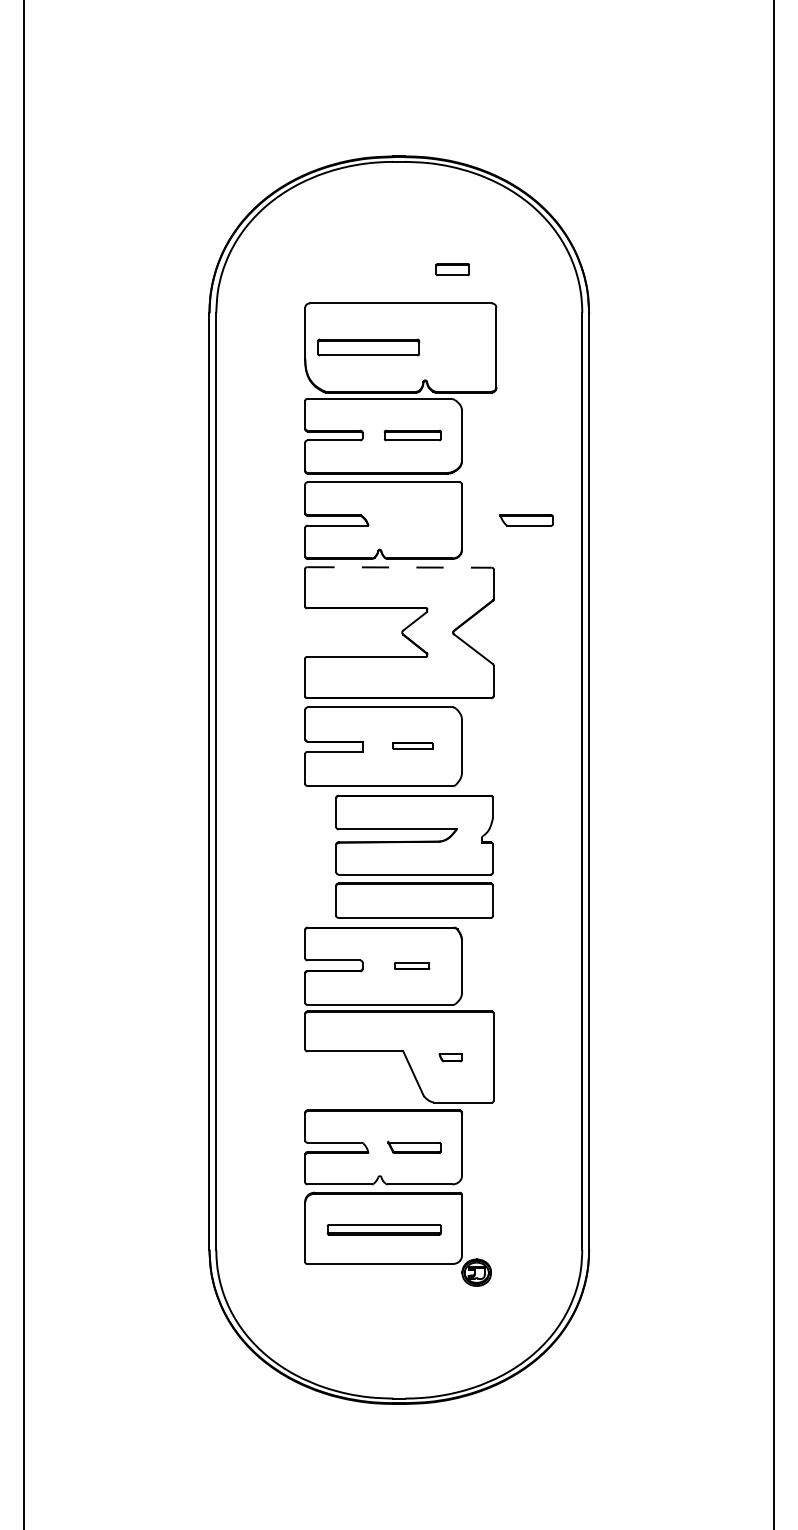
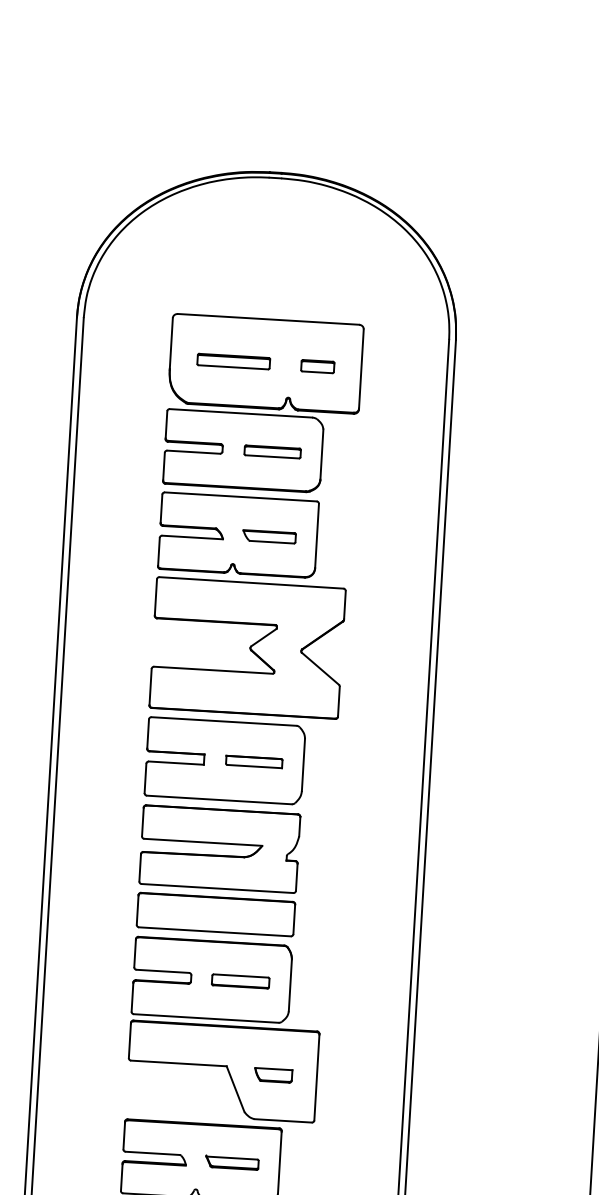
part: (452, 269) -> (317, 366), moved
part: (368, 347) -> (233, 361), size x0.71
part: (526, 520) -> (269, 536), moved
line: (399, 567) -> (251, 582), dashed -> solid
part: (412, 745) -> (253, 761), size x1.43
part: (414, 856) -> (218, 870), moved
part: (411, 965) -> (239, 980), size x1.67
part: (450, 1057) -> (273, 1075), size x1.67

